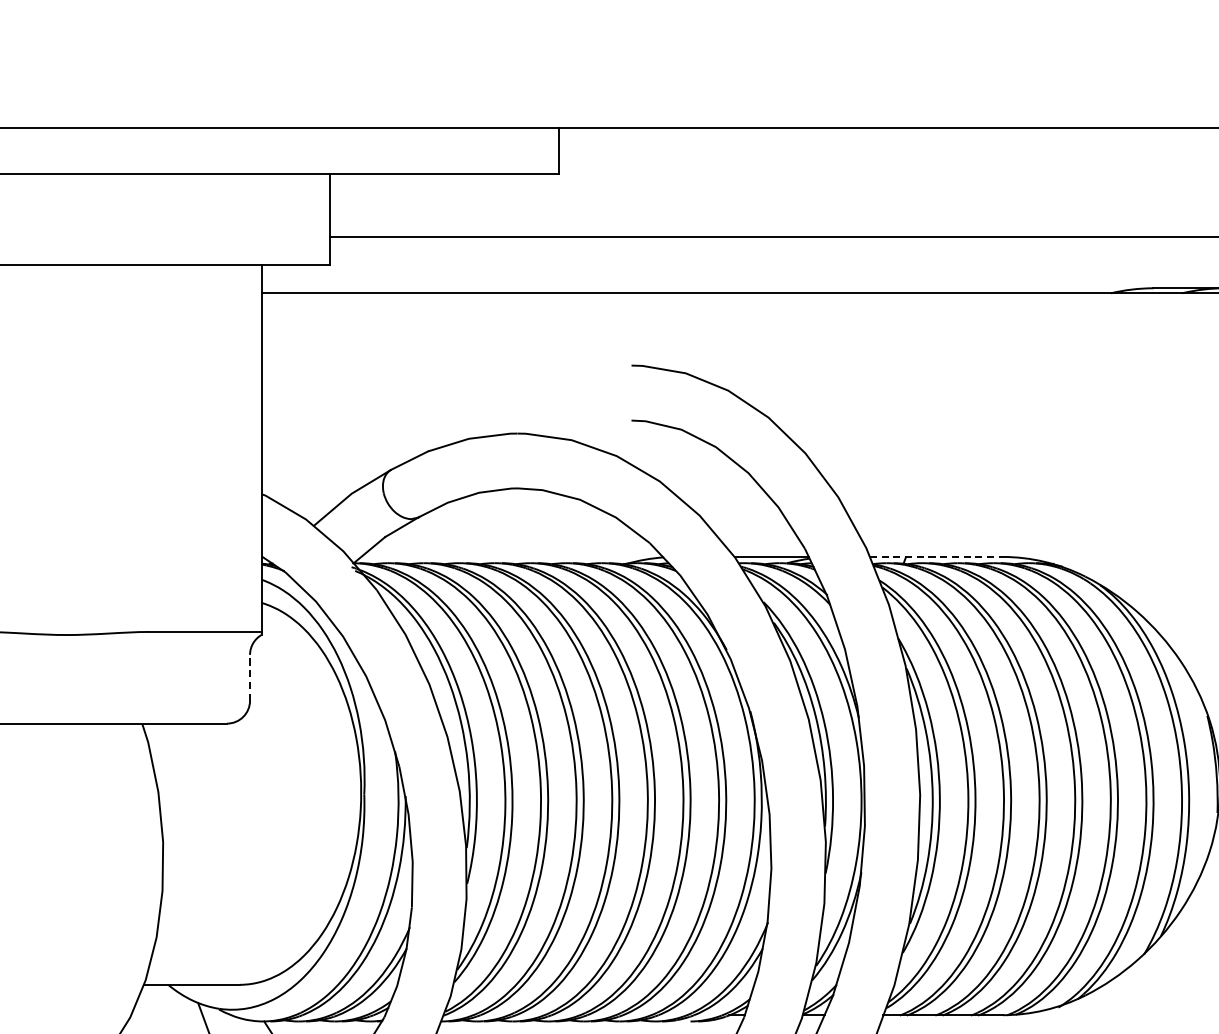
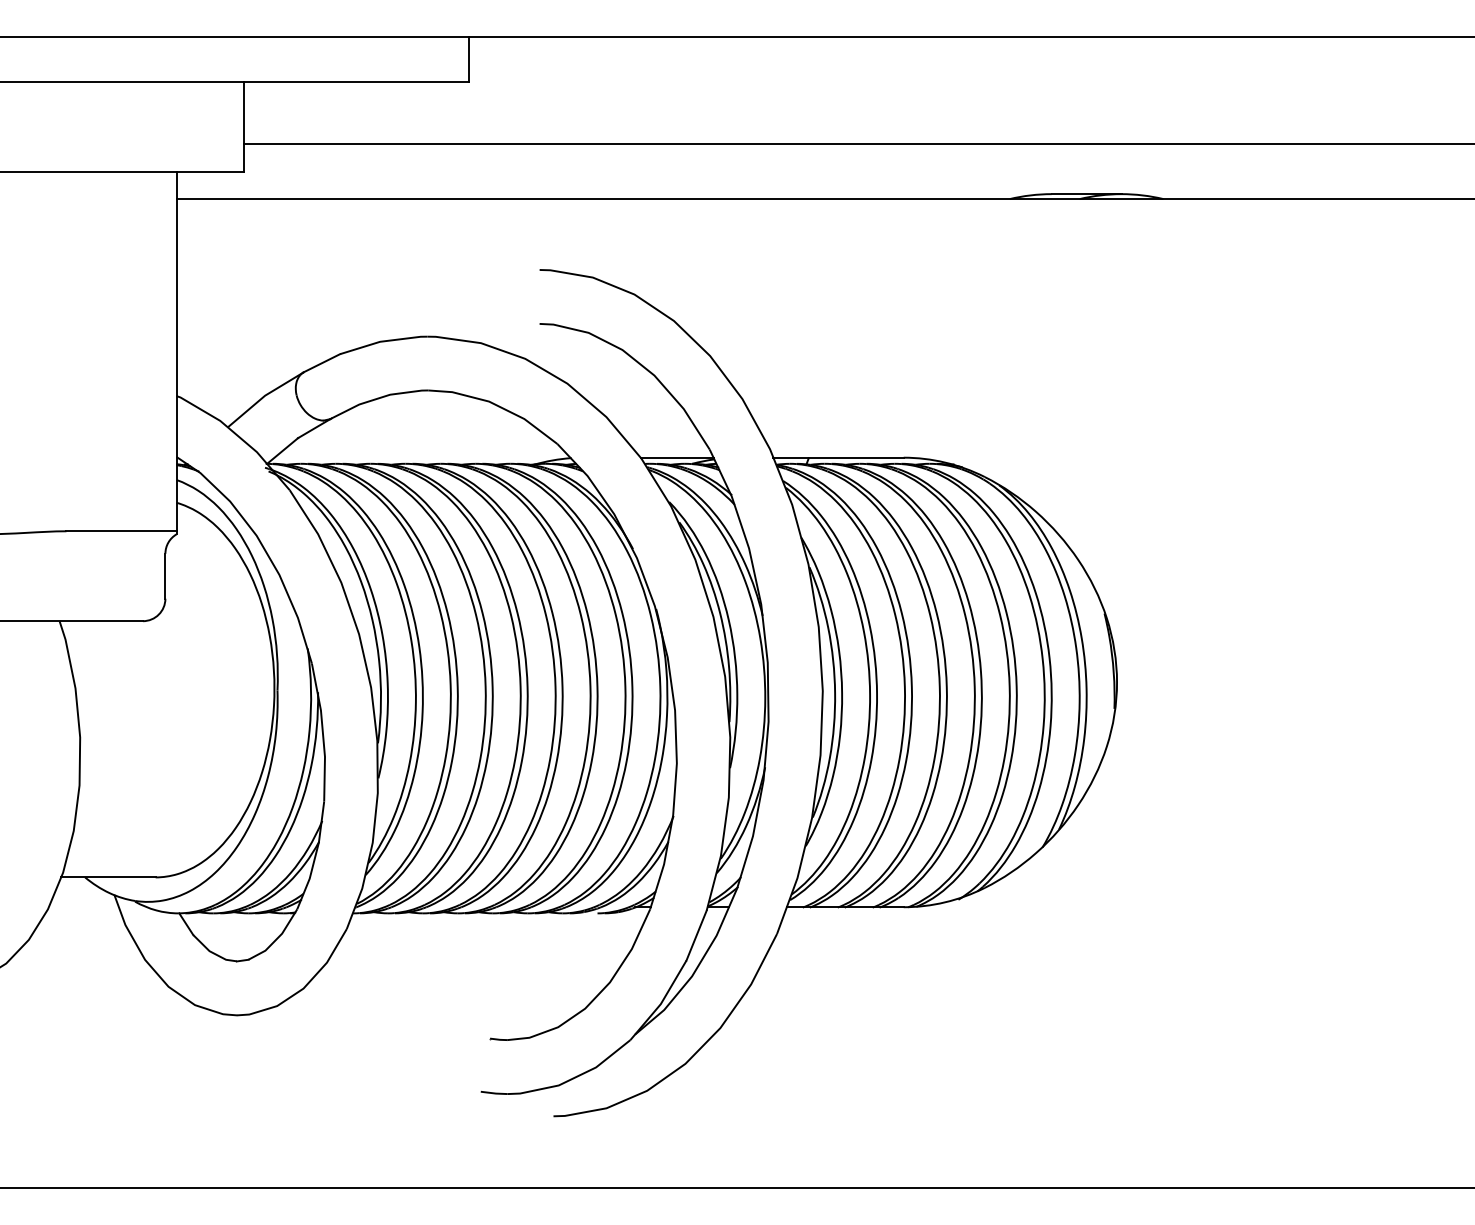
line: (937, 556) -> (839, 457), dashed -> solid
line: (250, 677) -> (165, 575), dashed -> solid

